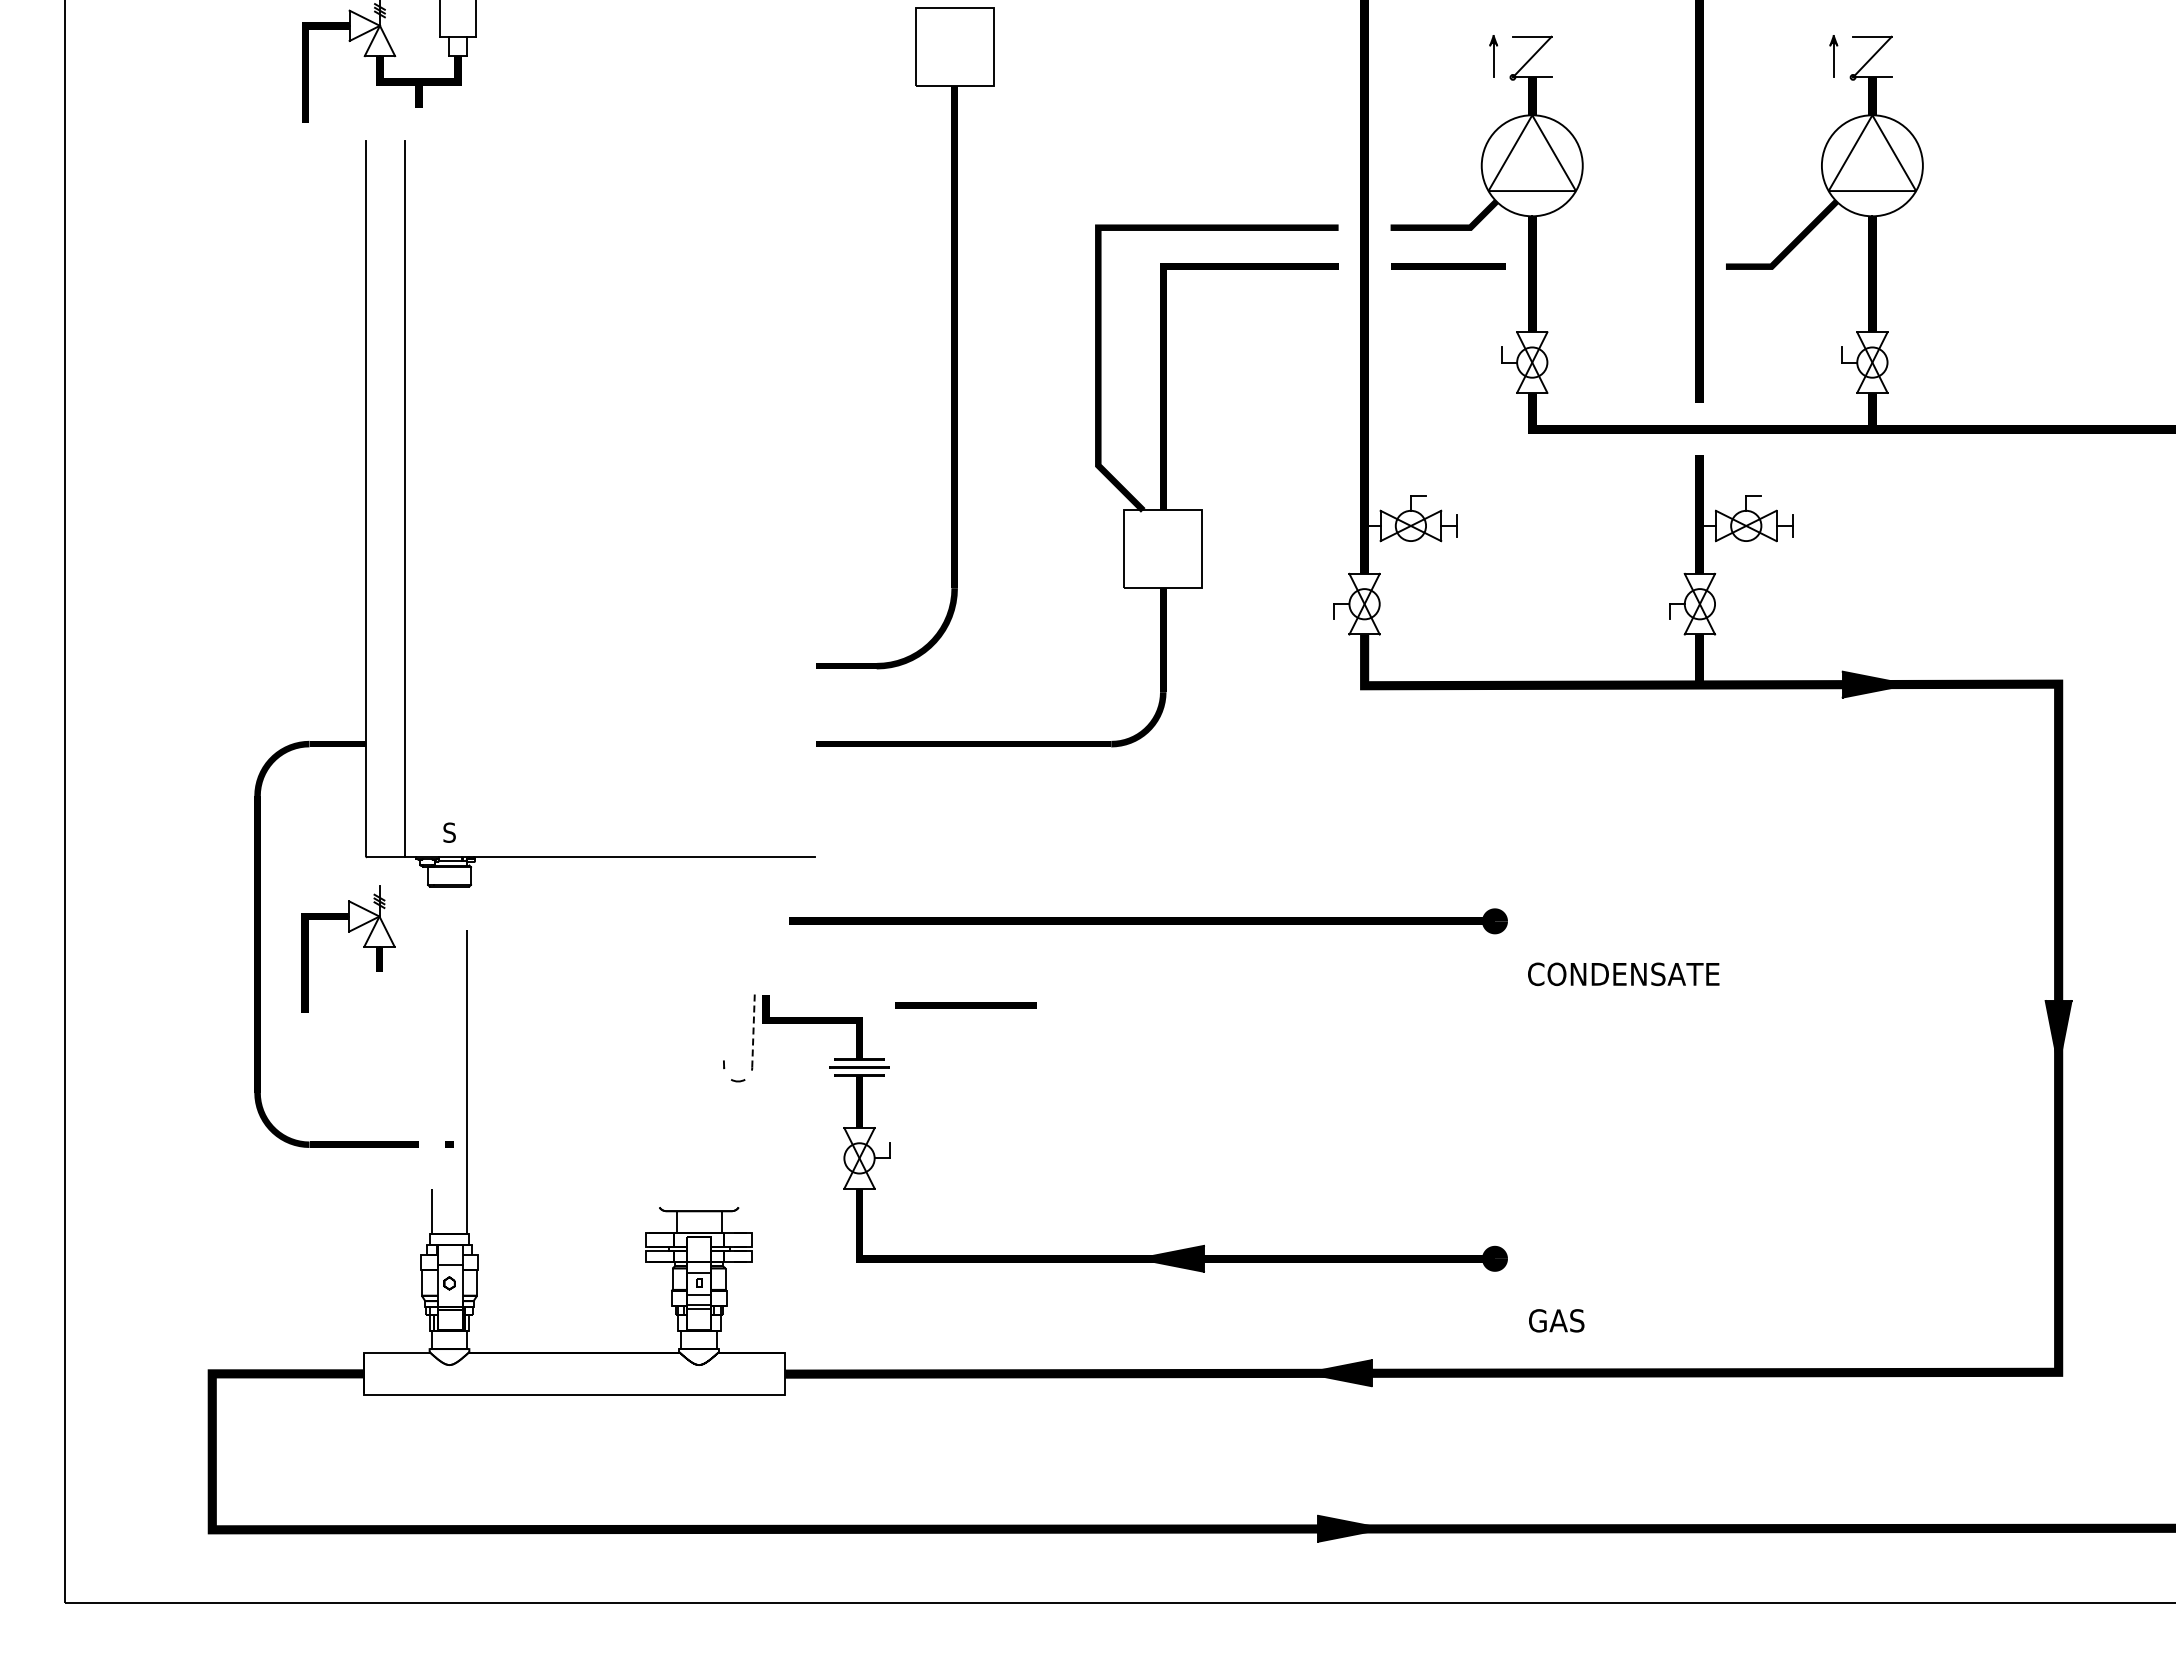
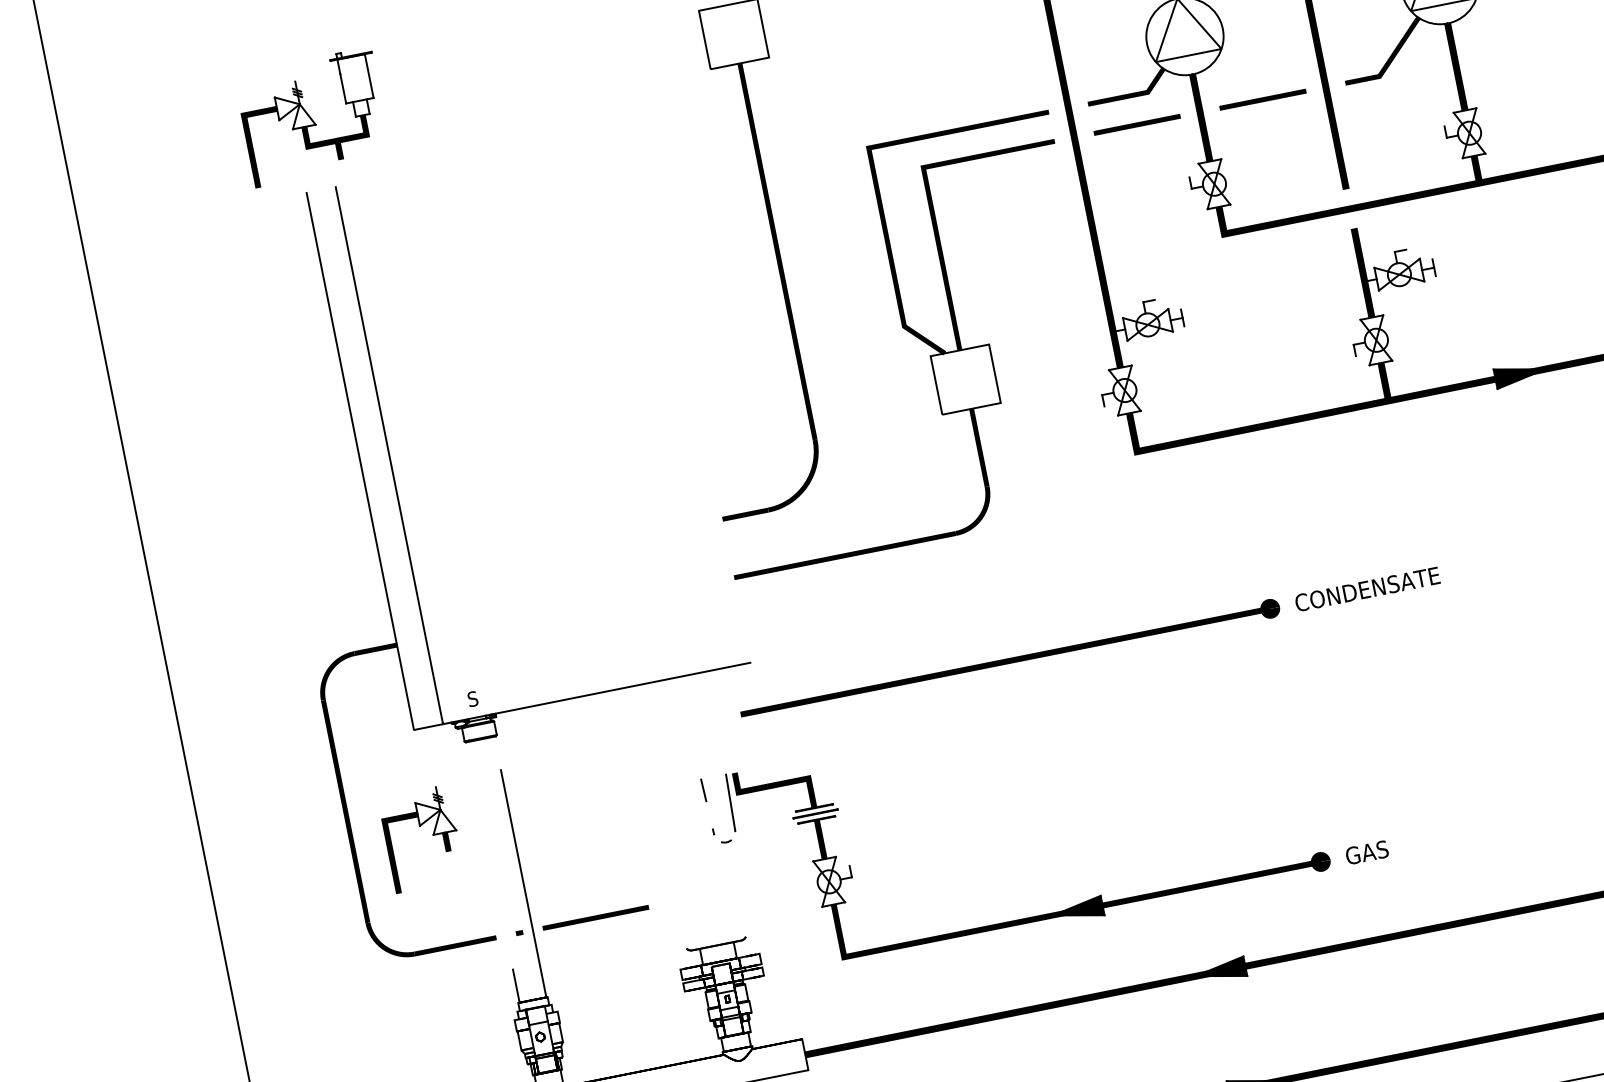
line: (1615, 266) -> (1262, 99), added
part: (363, 947) -> (433, 835), moved
text: (1623, 974) -> (1367, 589), moved
line: (965, 1005) -> (595, 917), moved
line: (721, 1008) -> (703, 790), added
line: (753, 1031) -> (730, 802), dashed -> solid
text: (1556, 1320) -> (1366, 852), moved

